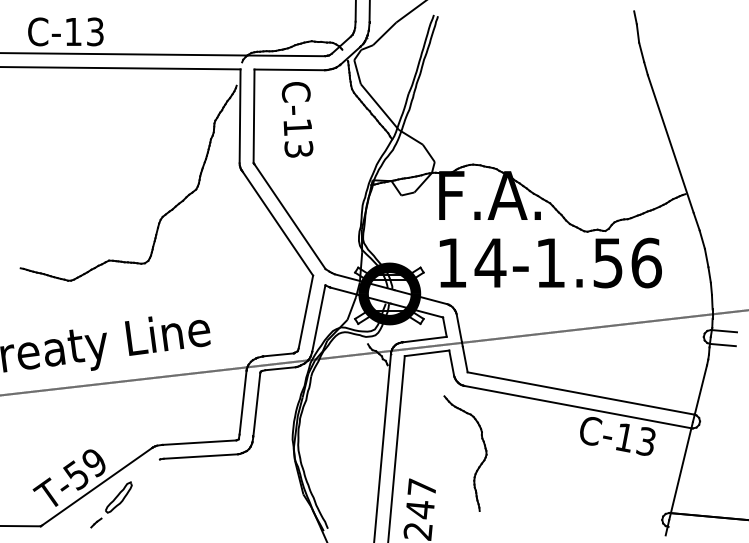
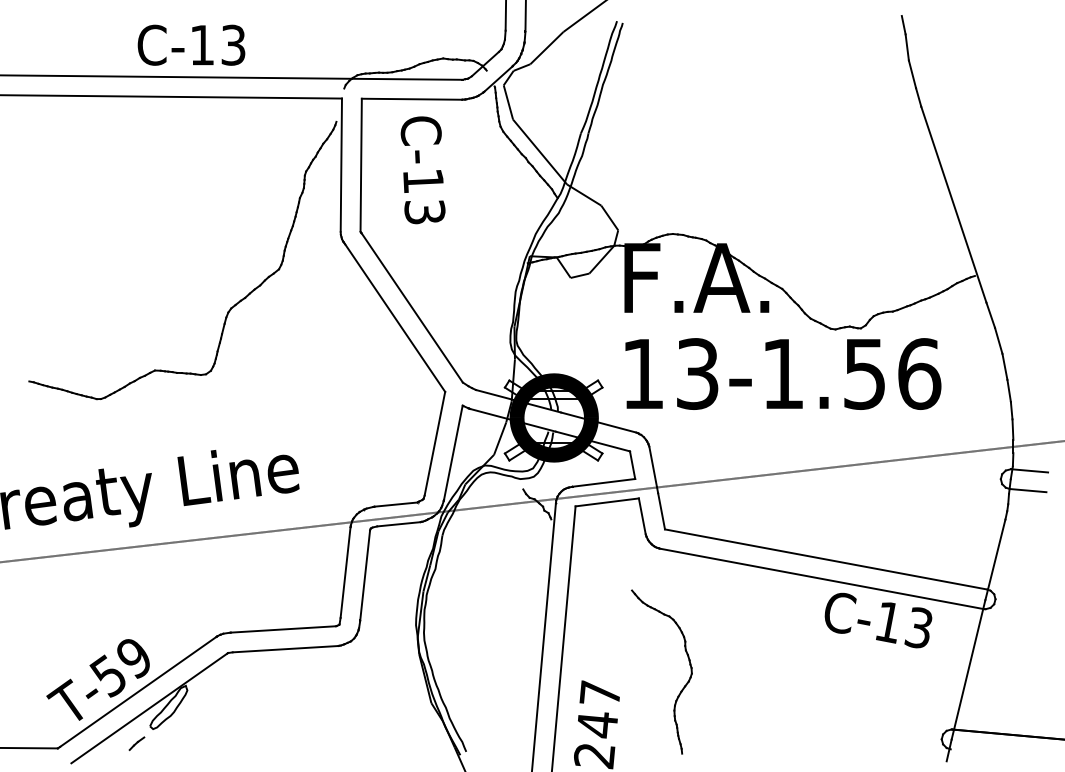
text: (65, 31) -> (191, 44), moved
text: (490, 262) -> (697, 373), 14-1.56 -> 13-1.56
part: (480, 463) -> (683, 686), moved
line: (105, 498) -> (149, 708), added

